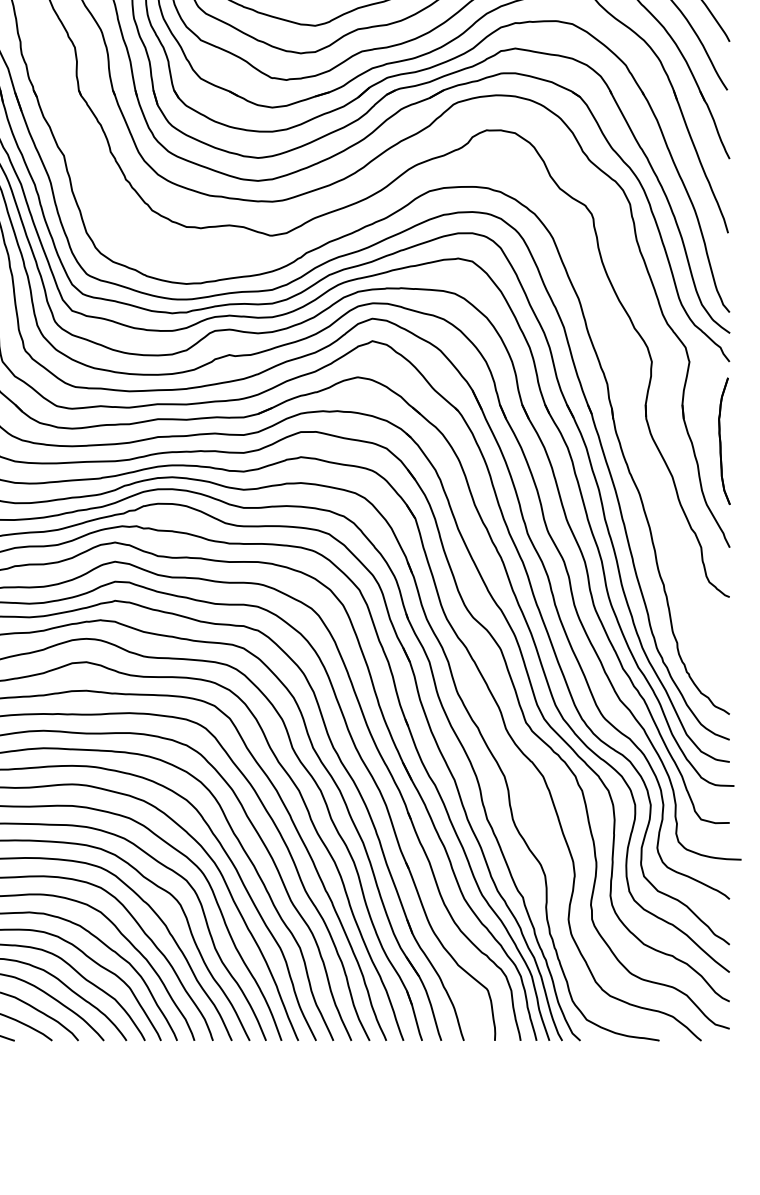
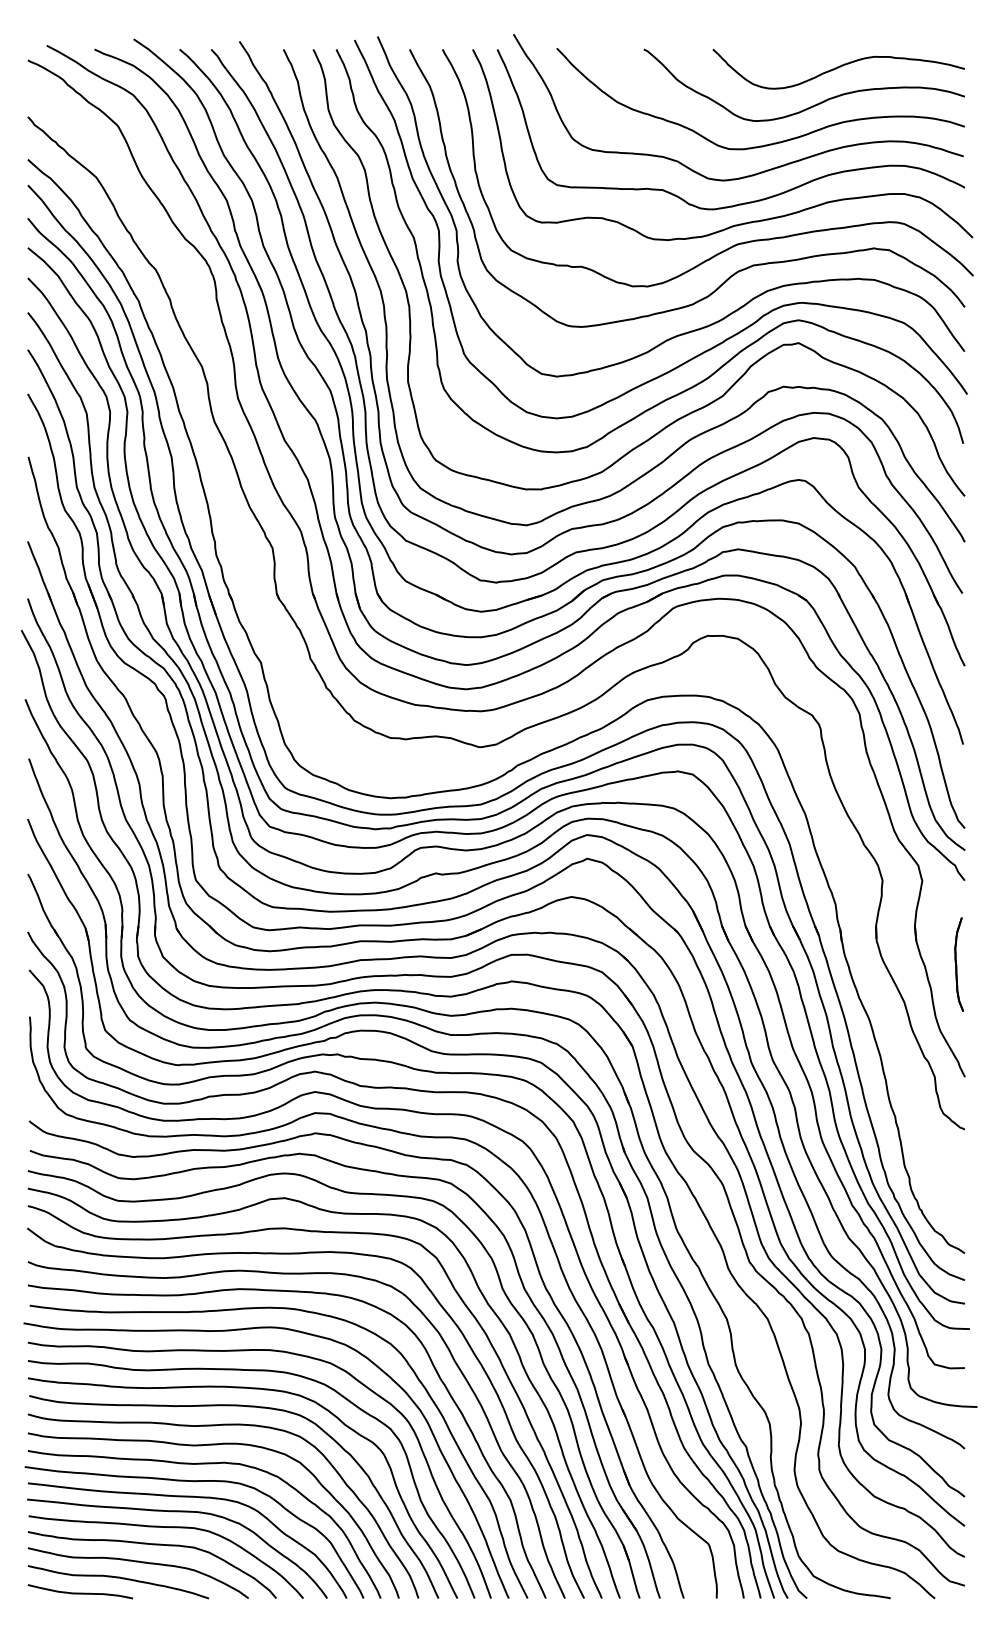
part: (723, 441) -> (958, 964), size x0.7

